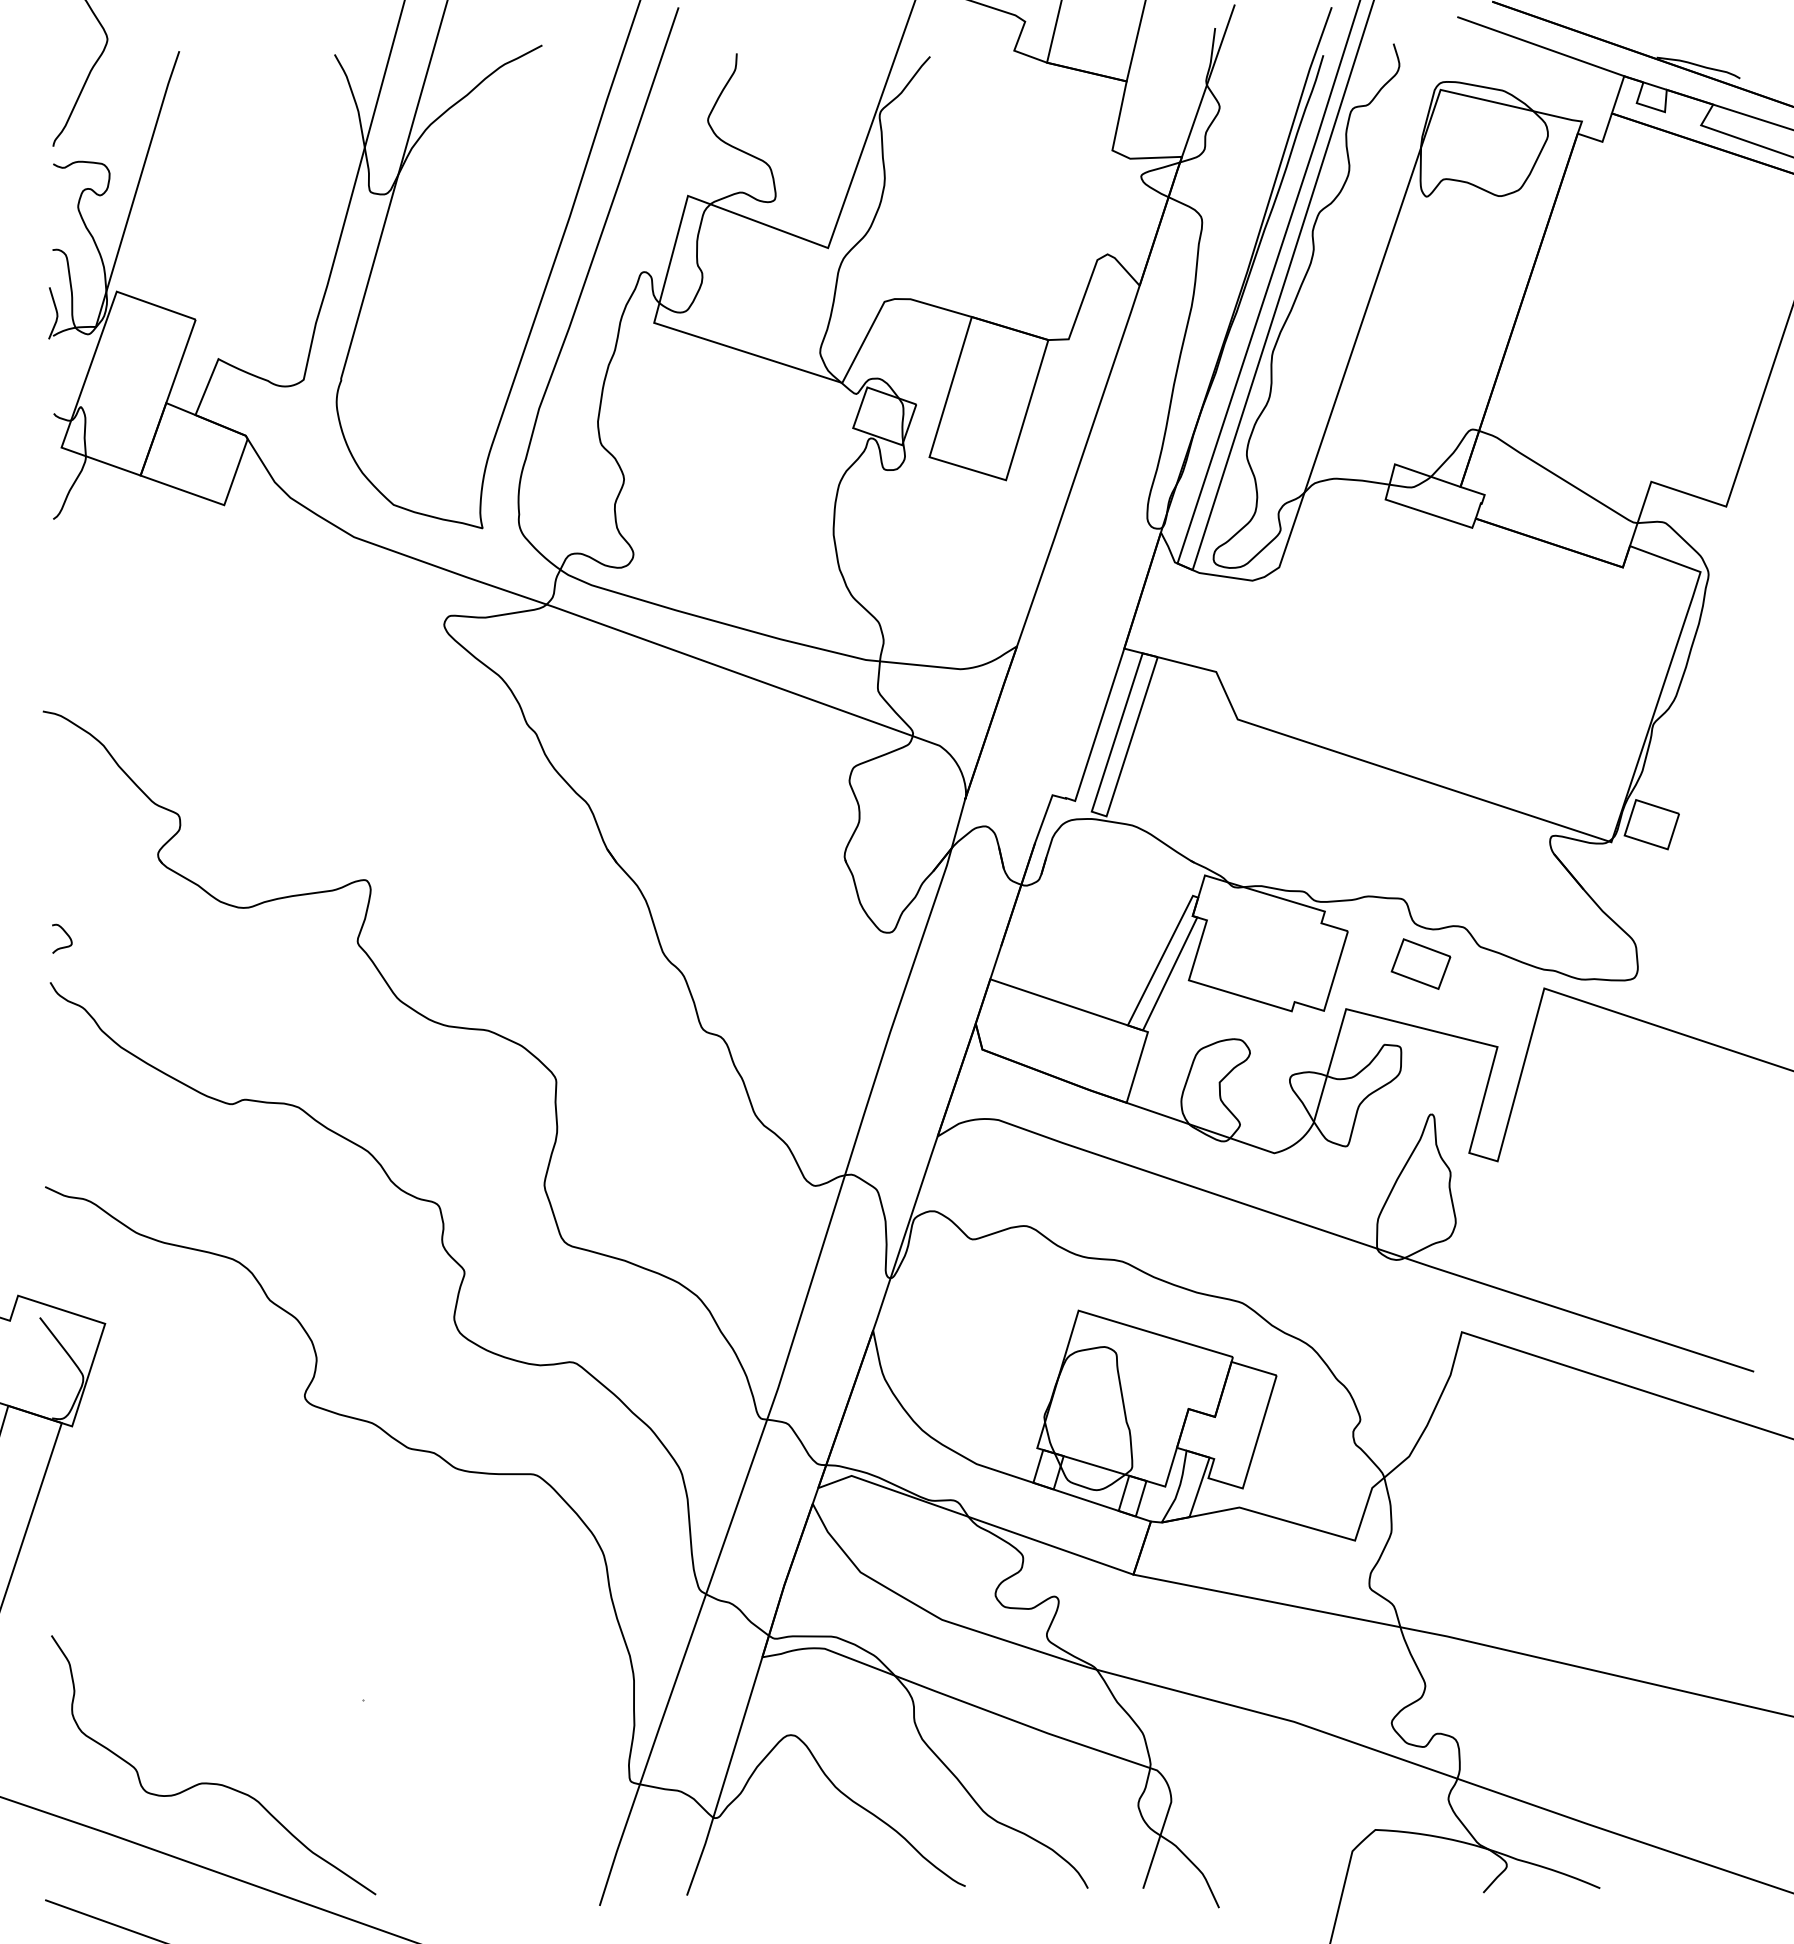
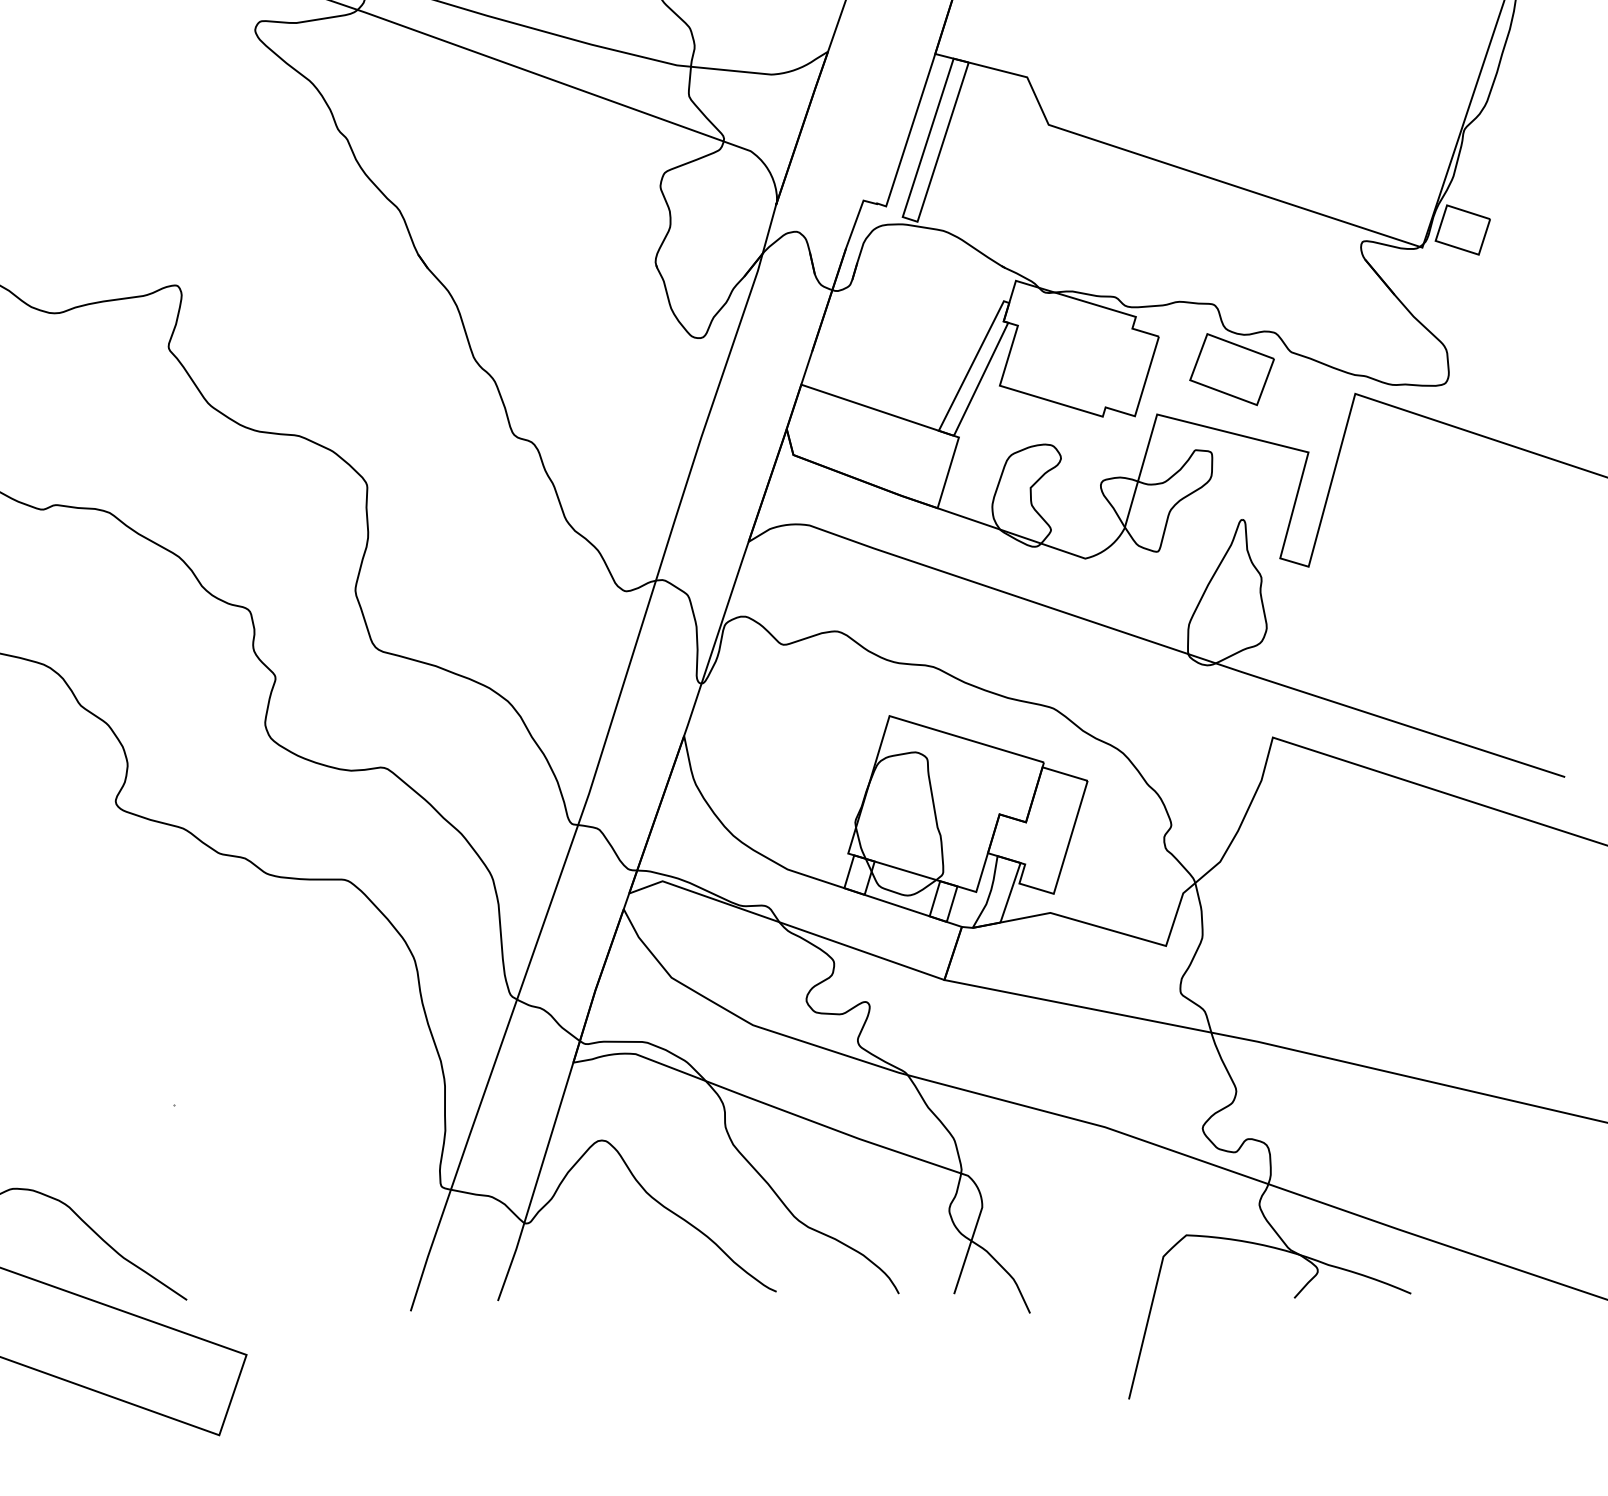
part: (1420, 963) -> (1231, 368), size x1.43

